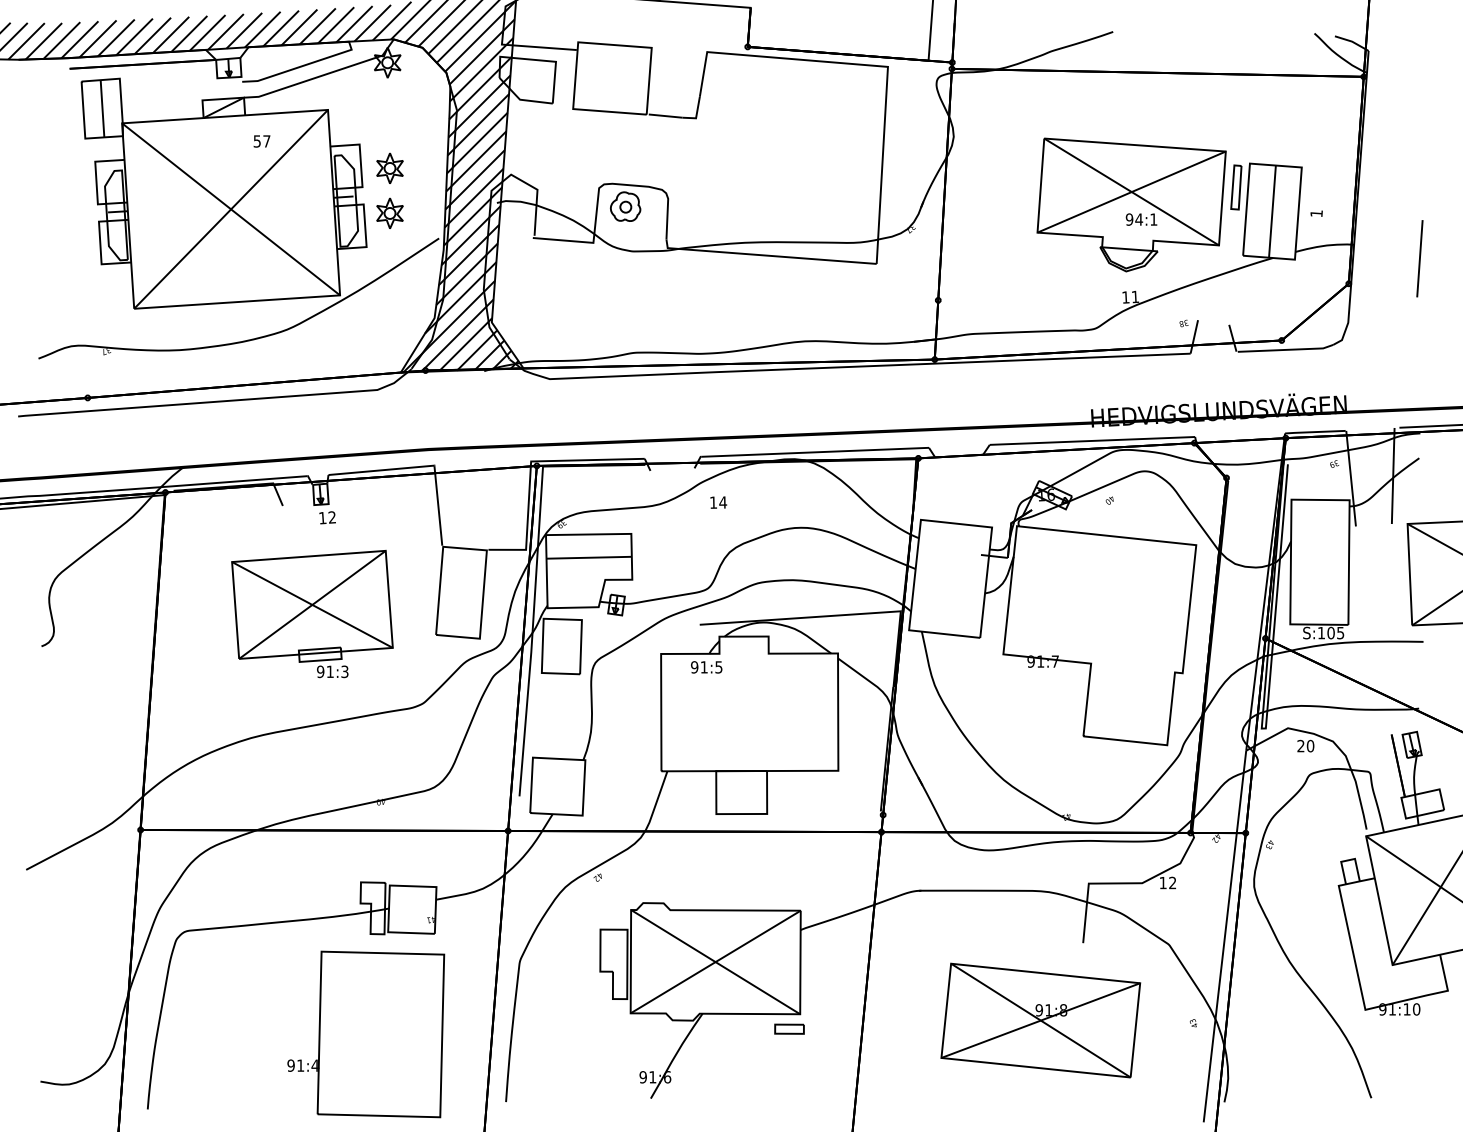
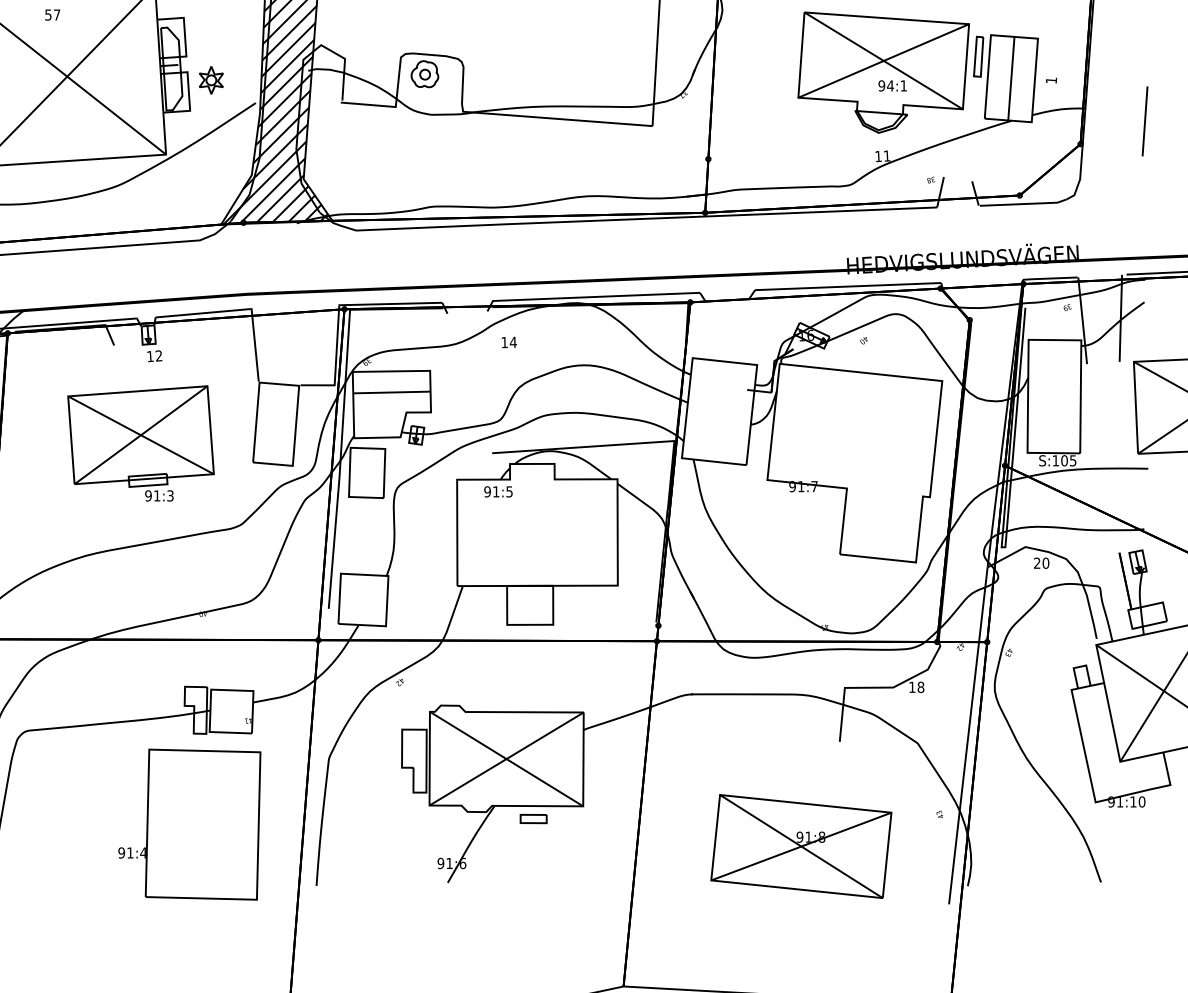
text: (261, 141) -> (52, 15), moved
part: (389, 167) -> (210, 38), removed
text: (1172, 882) -> (920, 686), 12 -> 18
part: (1040, 1020) -> (801, 846), moved
part: (789, 1028) -> (533, 818), moved

